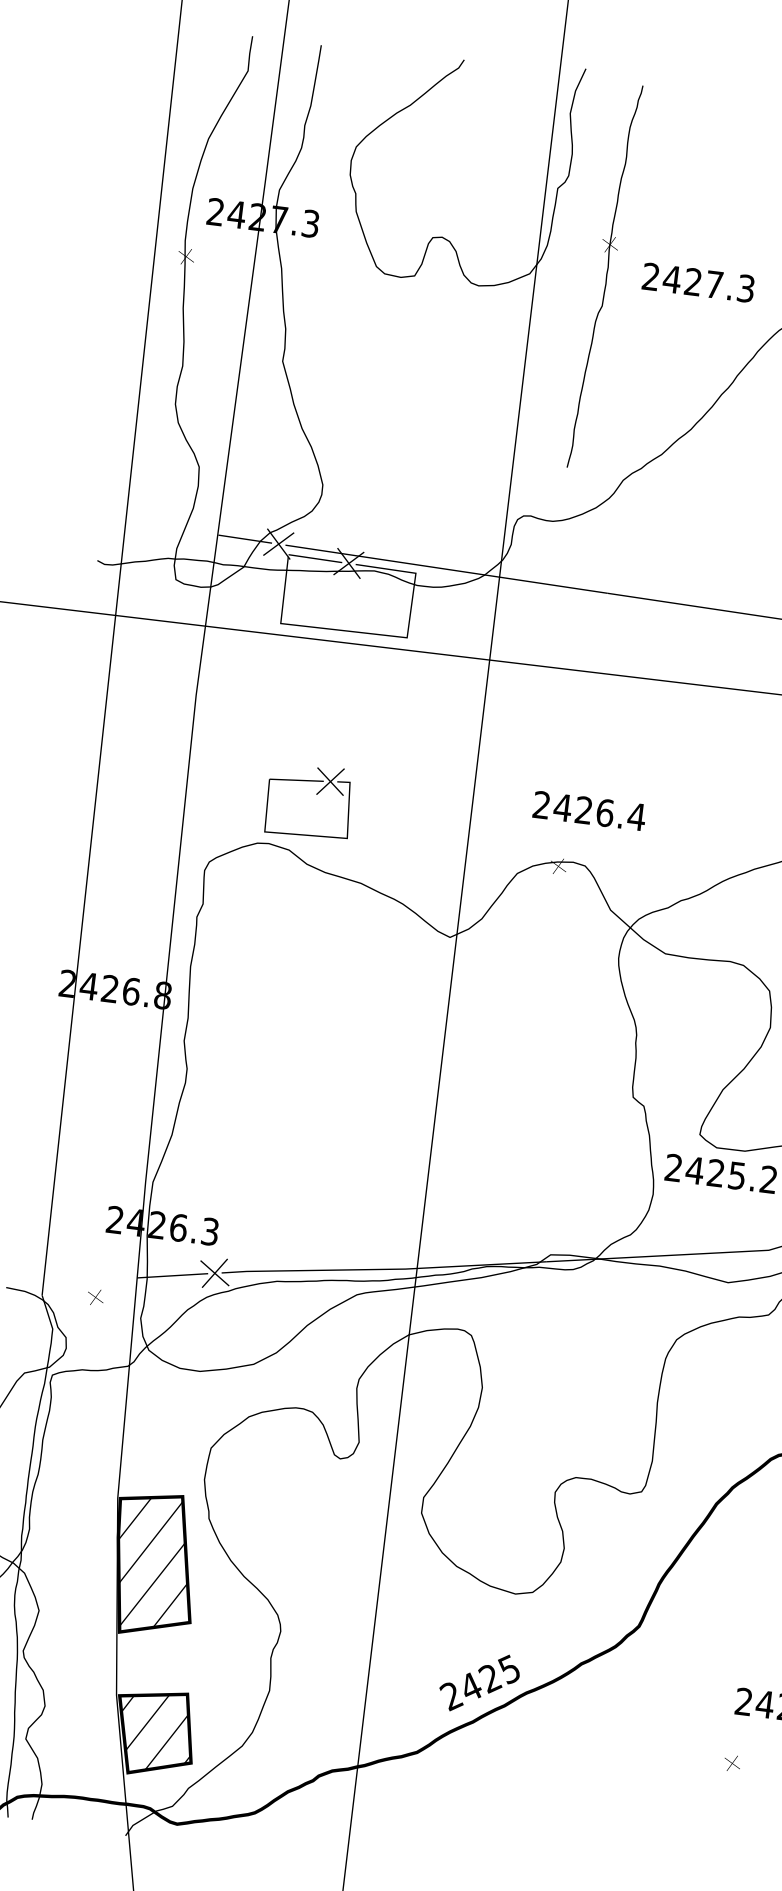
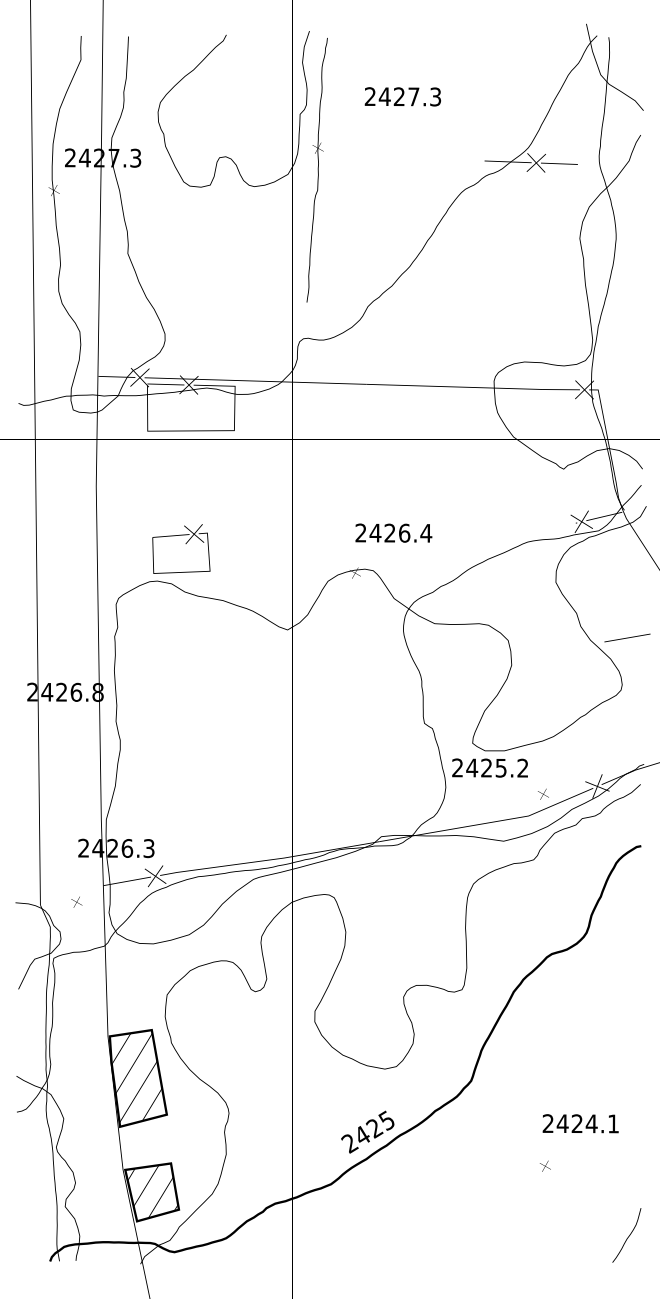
part: (603, 276) -> (316, 170), moved
text: (697, 282) -> (402, 96), moved
text: (589, 809) -> (393, 532), moved

